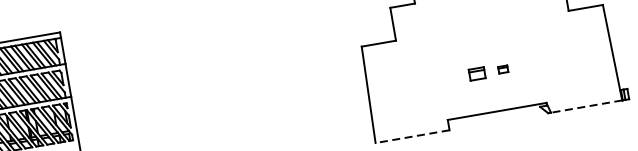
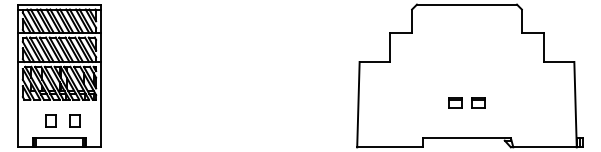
part: (503, 69) -> (478, 102), size x1.67
line: (587, 106) -> (545, 147), dashed -> solid
line: (413, 136) -> (390, 147), dashed -> solid

